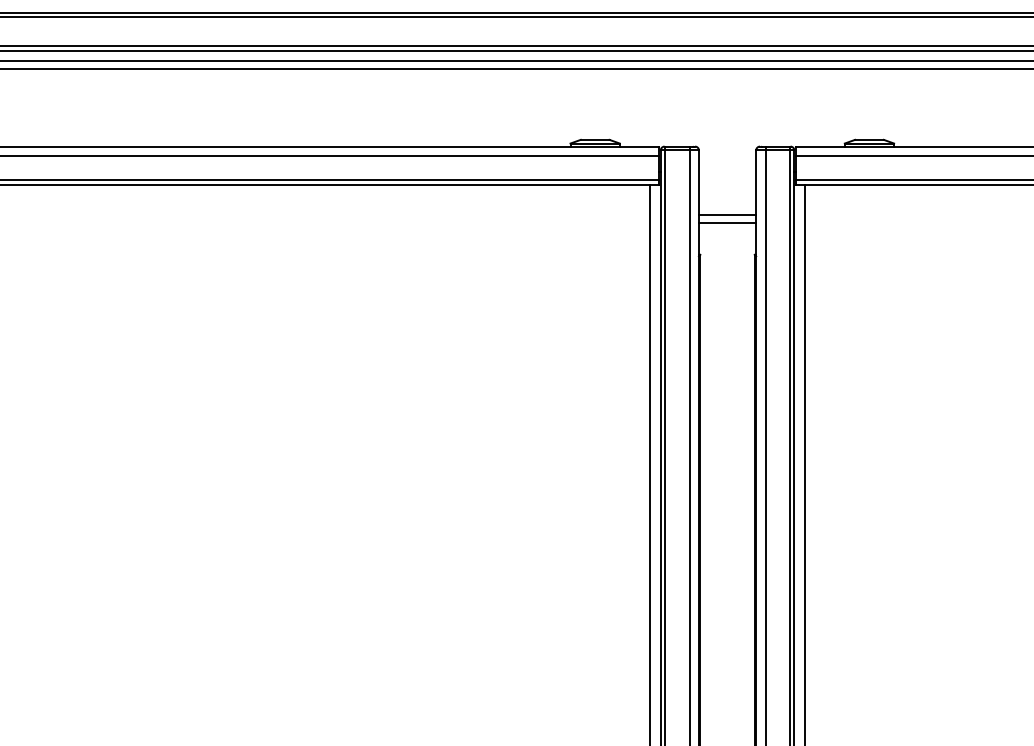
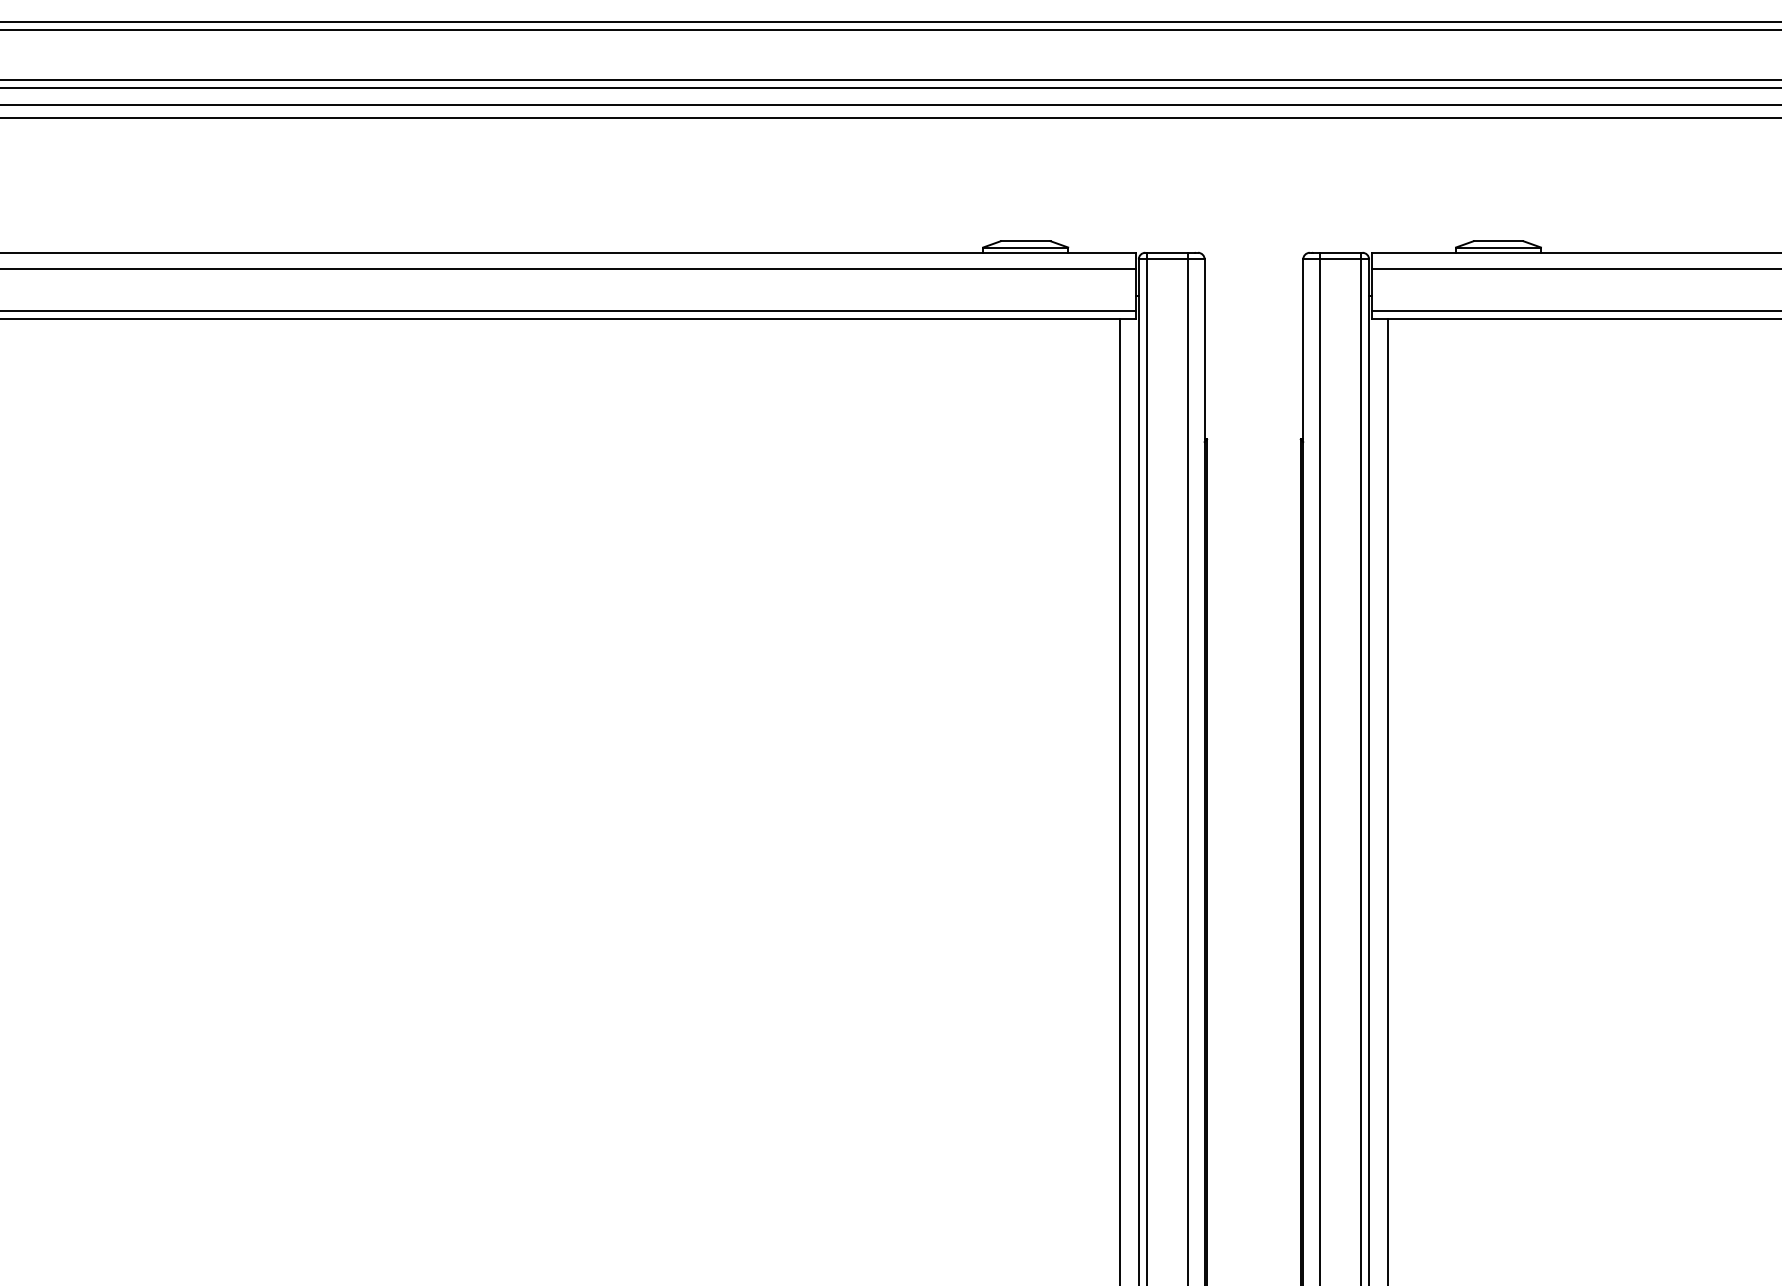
line: (727, 215) -> (1253, 371), removed
line: (727, 223) -> (1253, 385), removed

